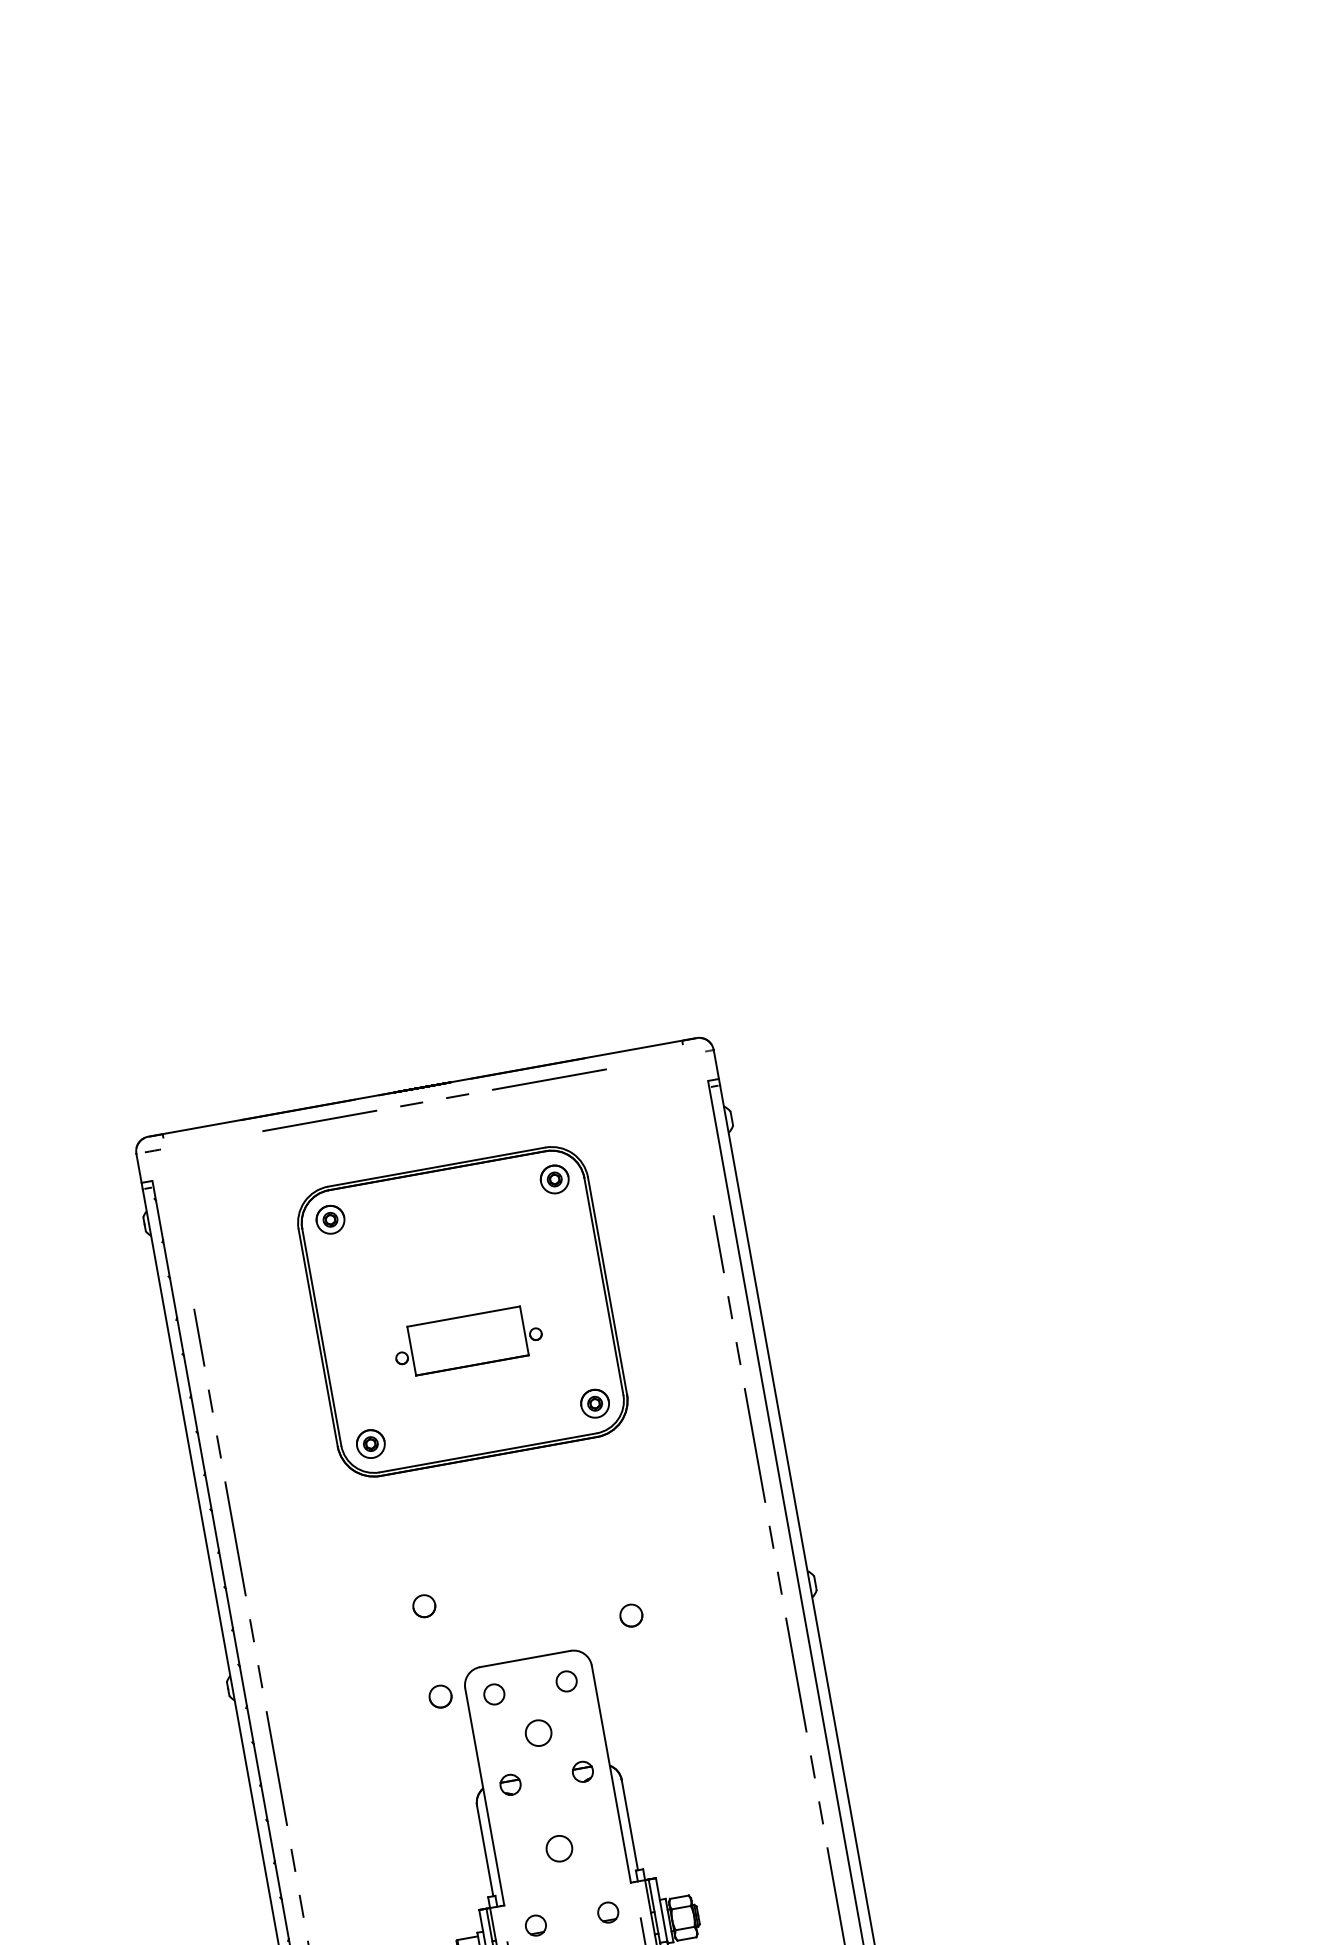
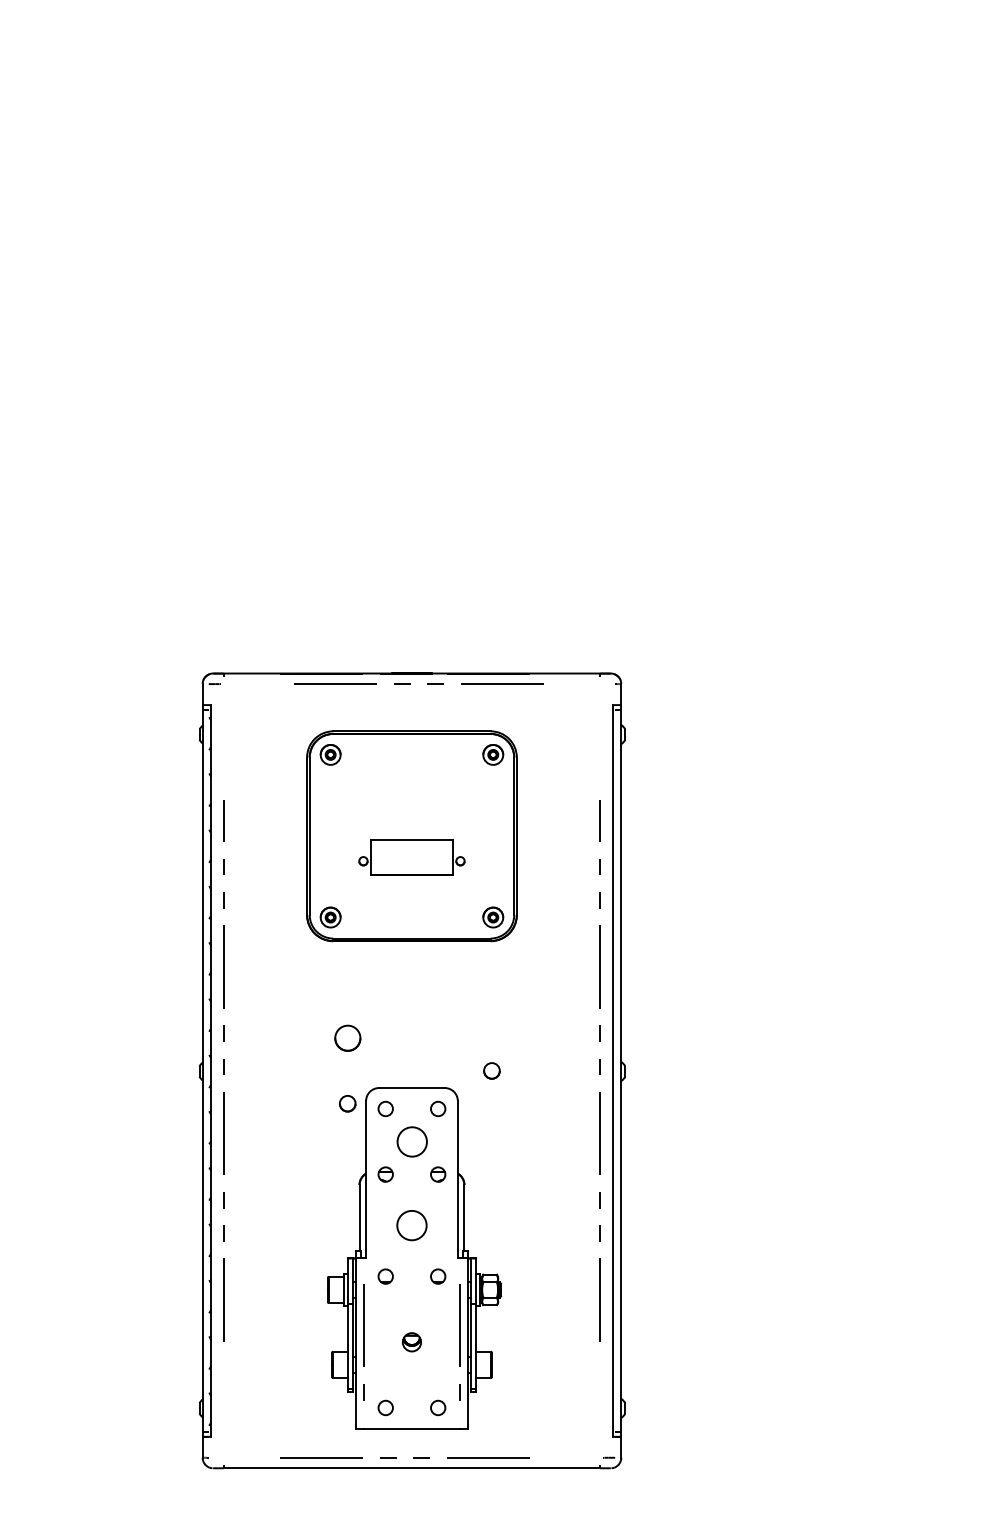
part: (423, 1605) -> (347, 1037), size x1.6
circle: (537, 1732) -> (411, 1141), size x1.6
circle: (558, 1848) -> (411, 1225), size x1.6

